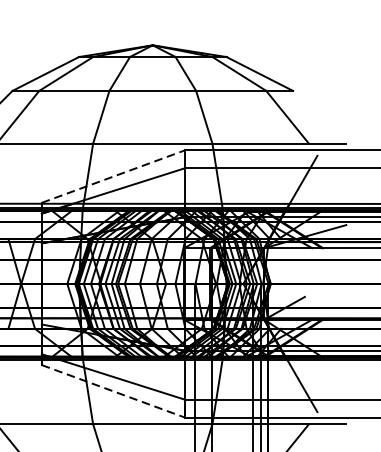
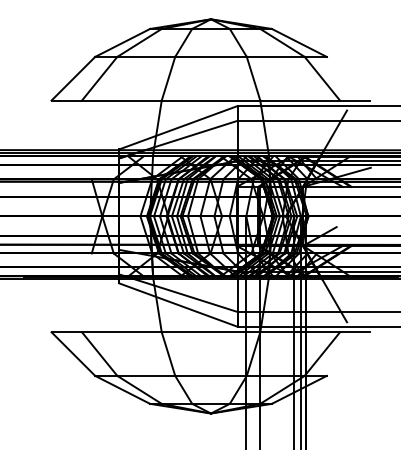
line: (113, 176) -> (178, 127), dashed -> solid
line: (113, 391) -> (178, 305), dashed -> solid

